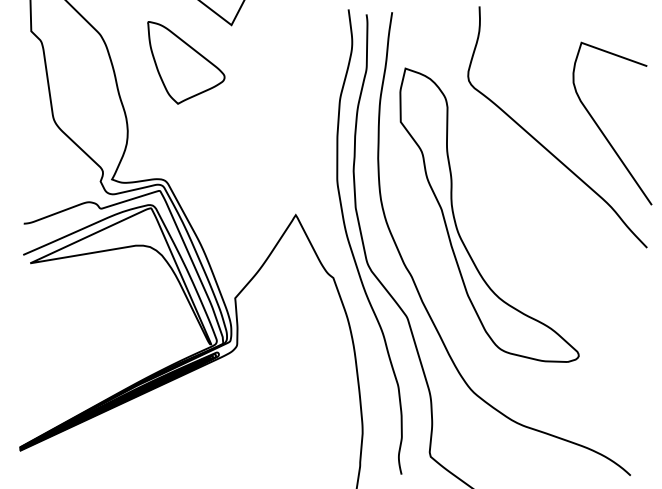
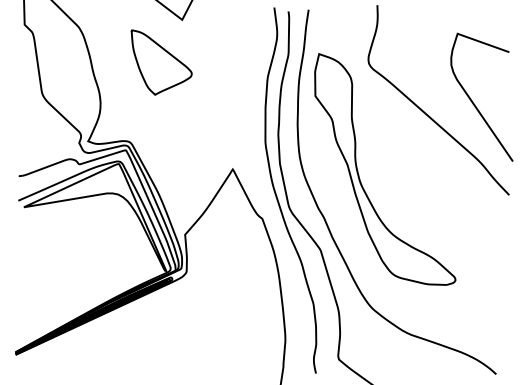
part: (186, 62) -> (161, 62), moved

